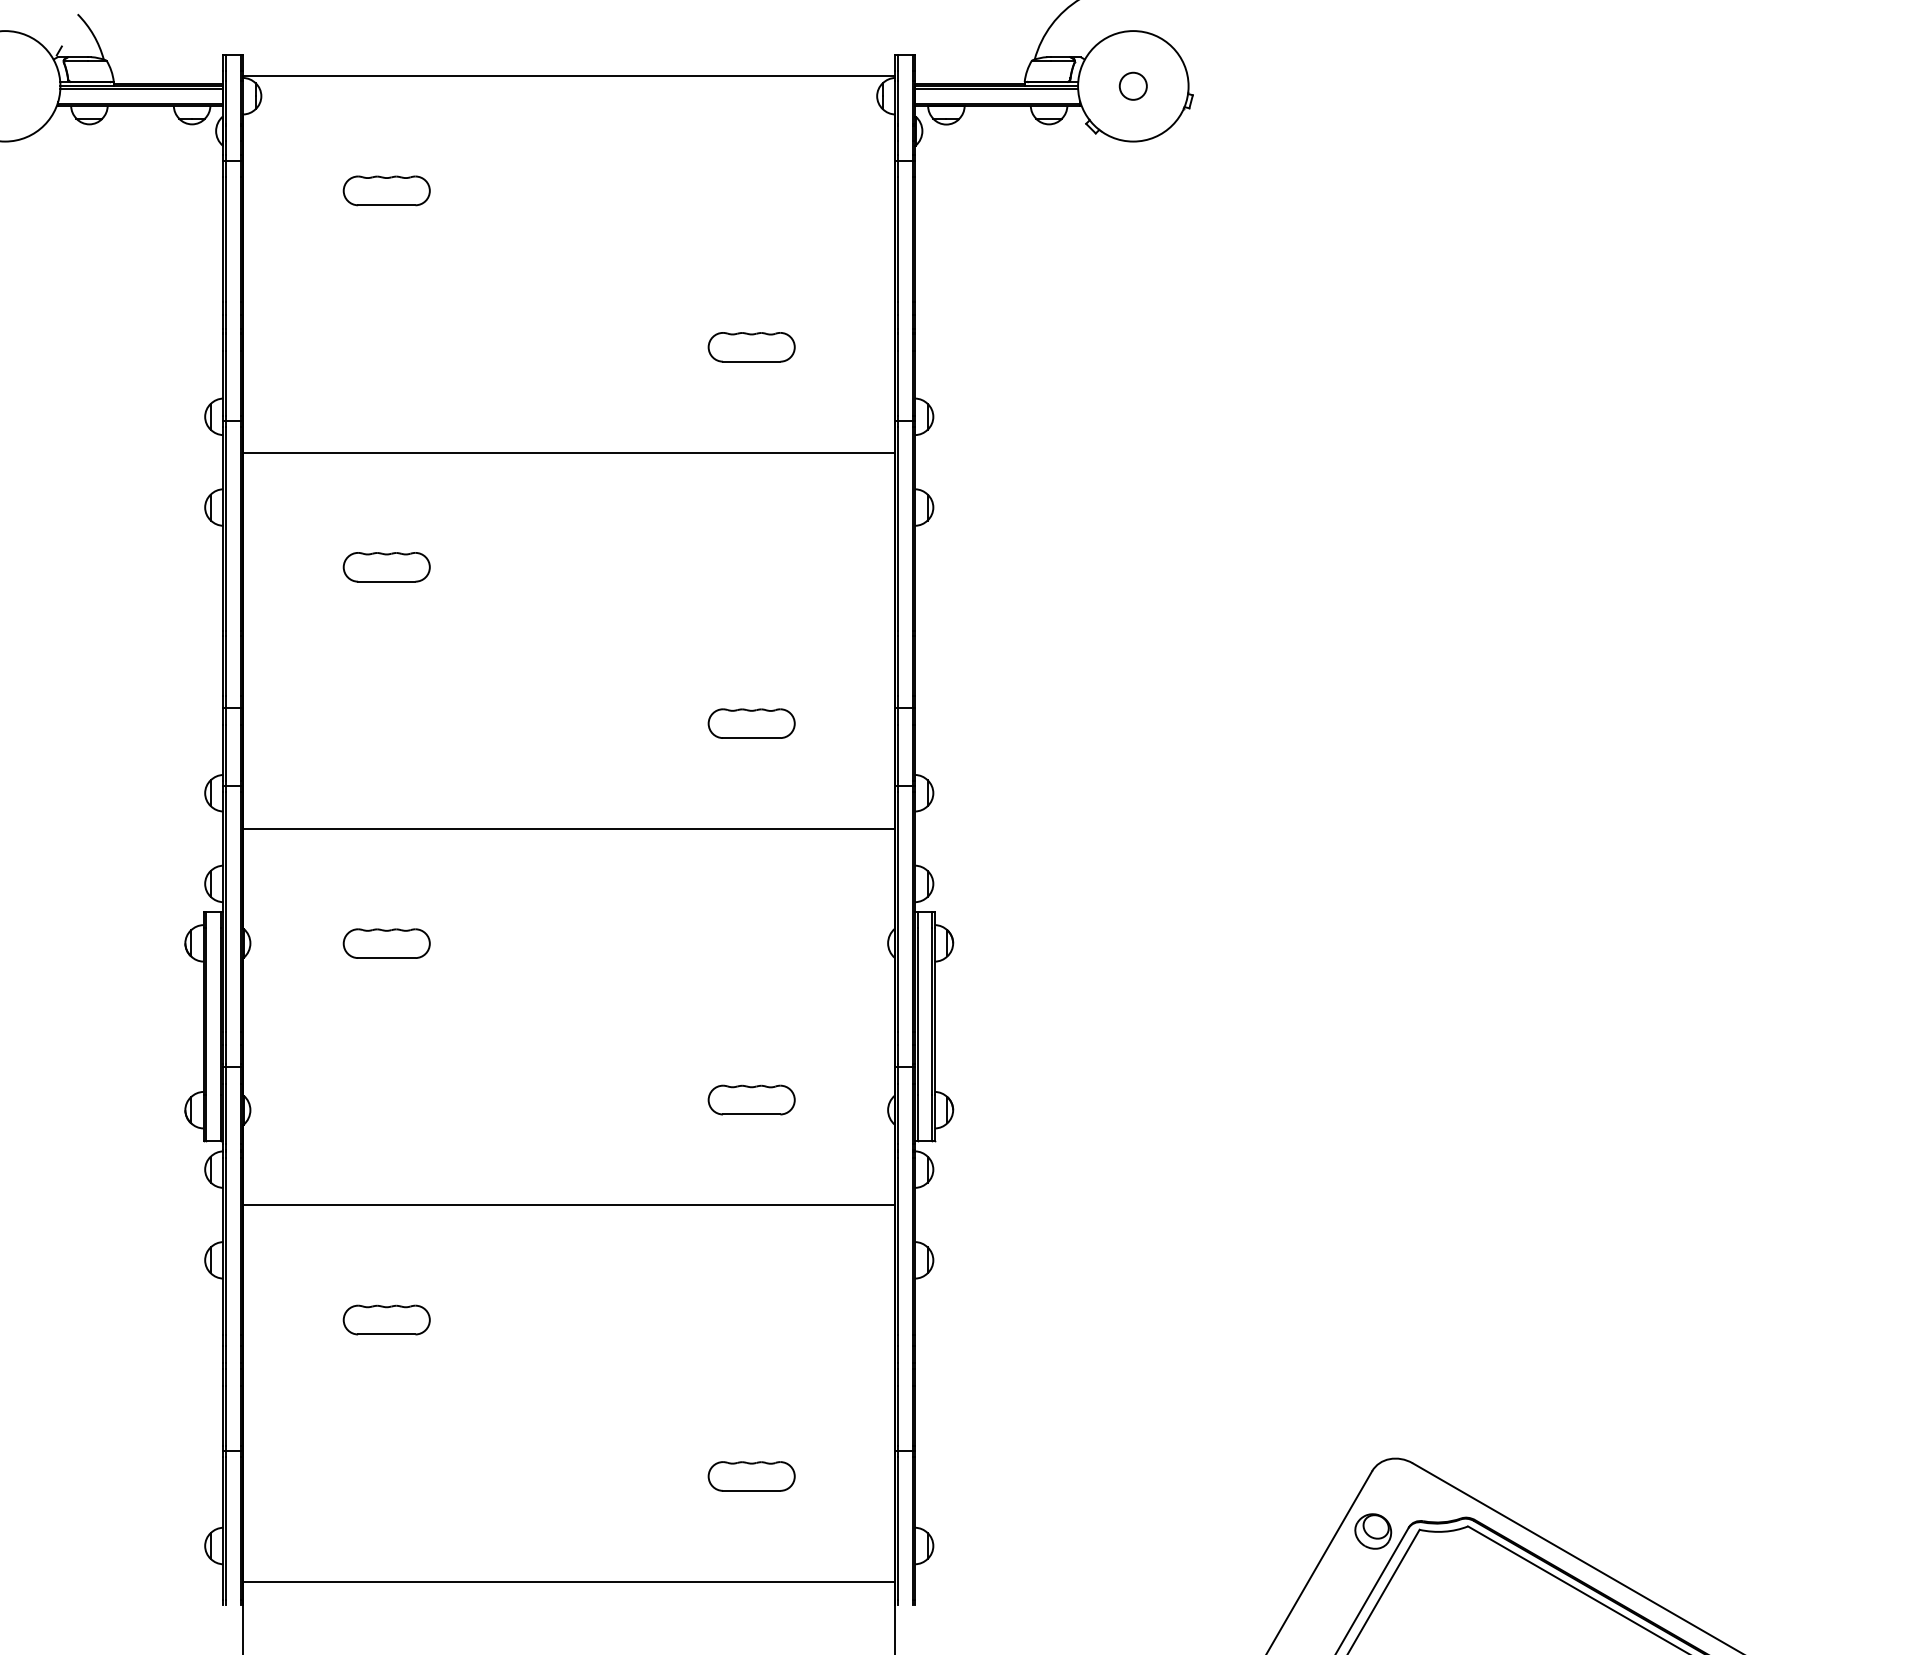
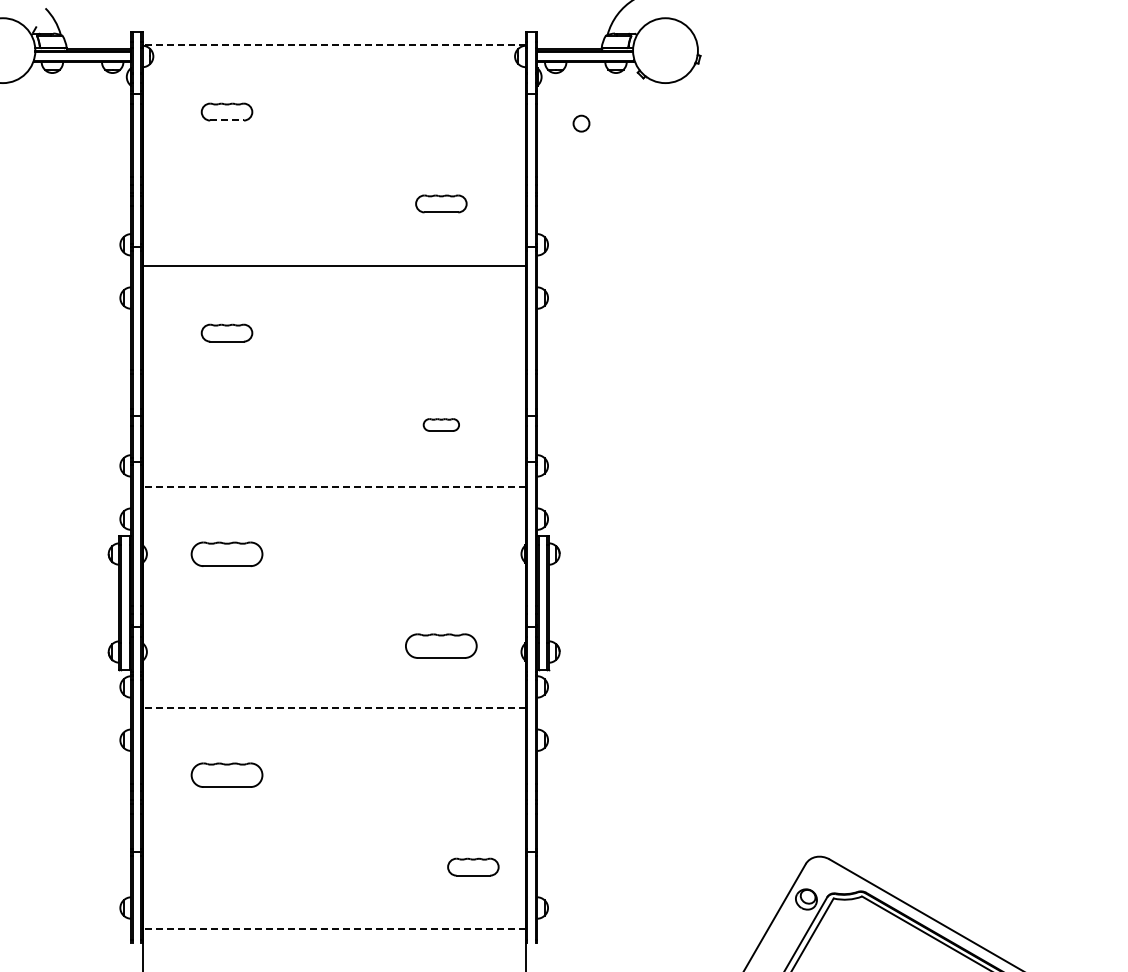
line: (568, 75) -> (333, 44), solid -> dashed
circle: (1133, 86) -> (581, 123), moved
line: (387, 205) -> (227, 120), solid -> dashed
part: (751, 722) -> (441, 424), size x0.7
line: (568, 828) -> (333, 486), solid -> dashed
part: (385, 942) -> (226, 553), size x1.4
part: (751, 1099) -> (441, 645), size x1.4
line: (568, 1204) -> (333, 707), solid -> dashed
part: (385, 1320) -> (226, 775), size x1.4
part: (751, 1475) -> (473, 866), moved
line: (568, 1582) -> (333, 929), solid -> dashed

